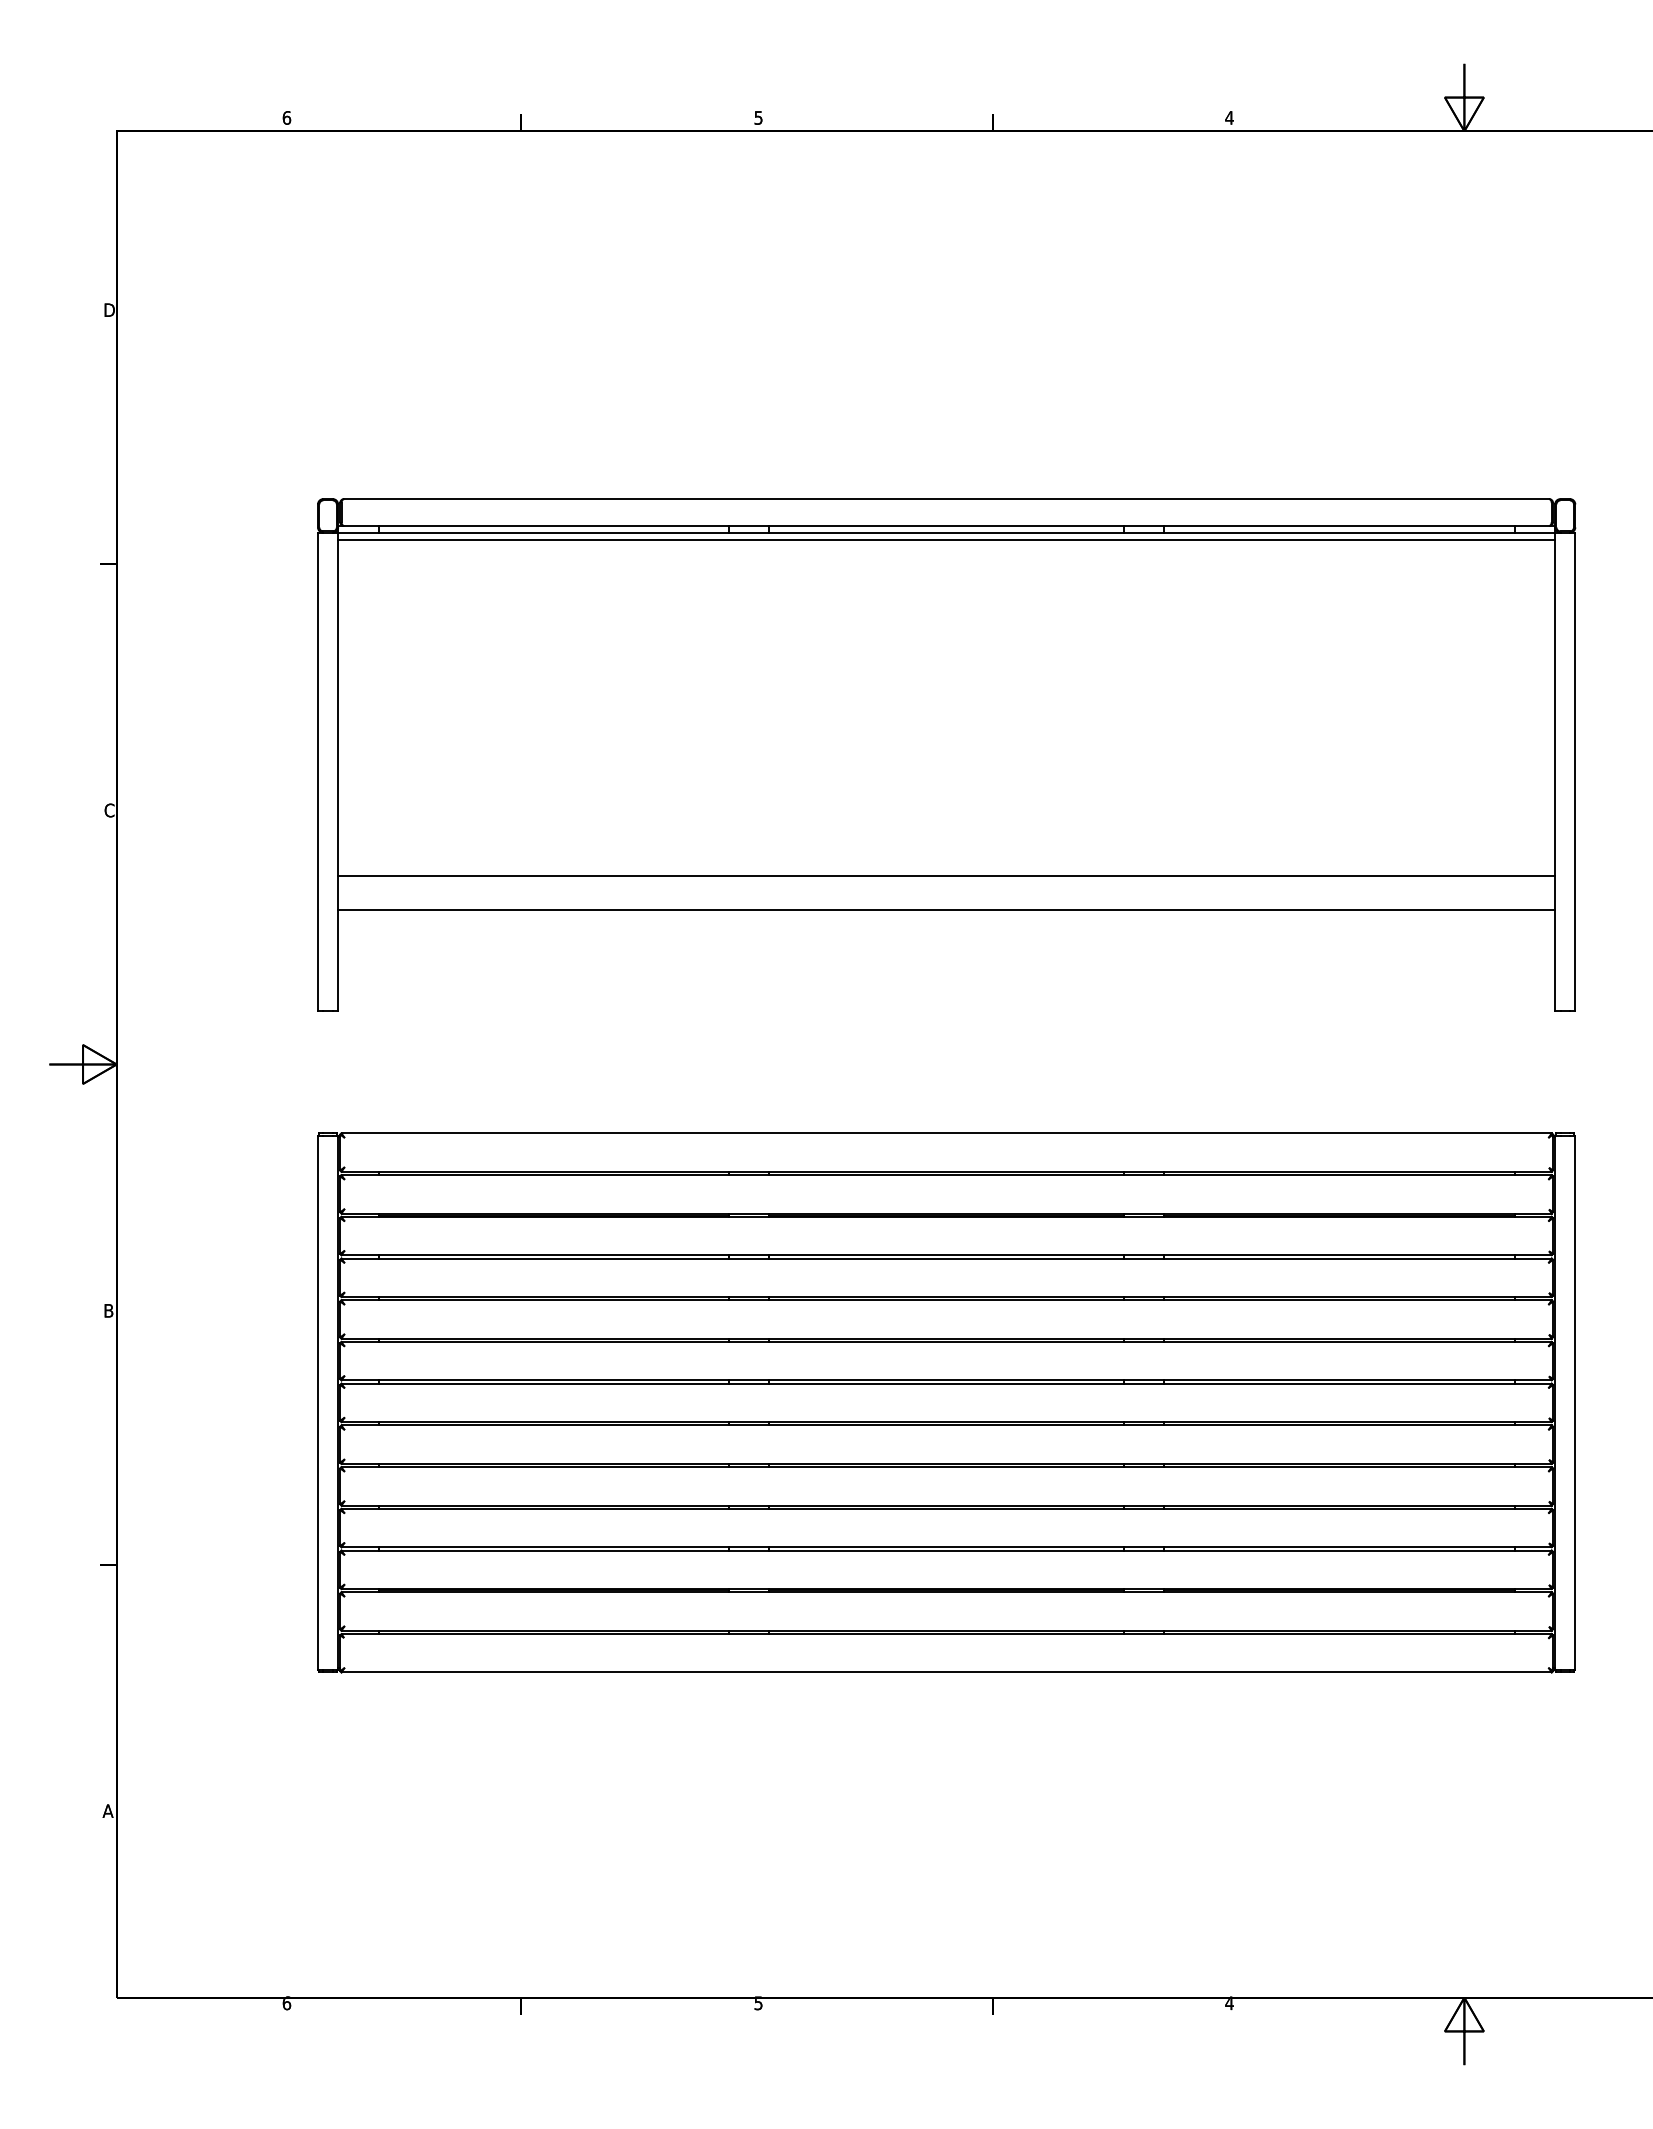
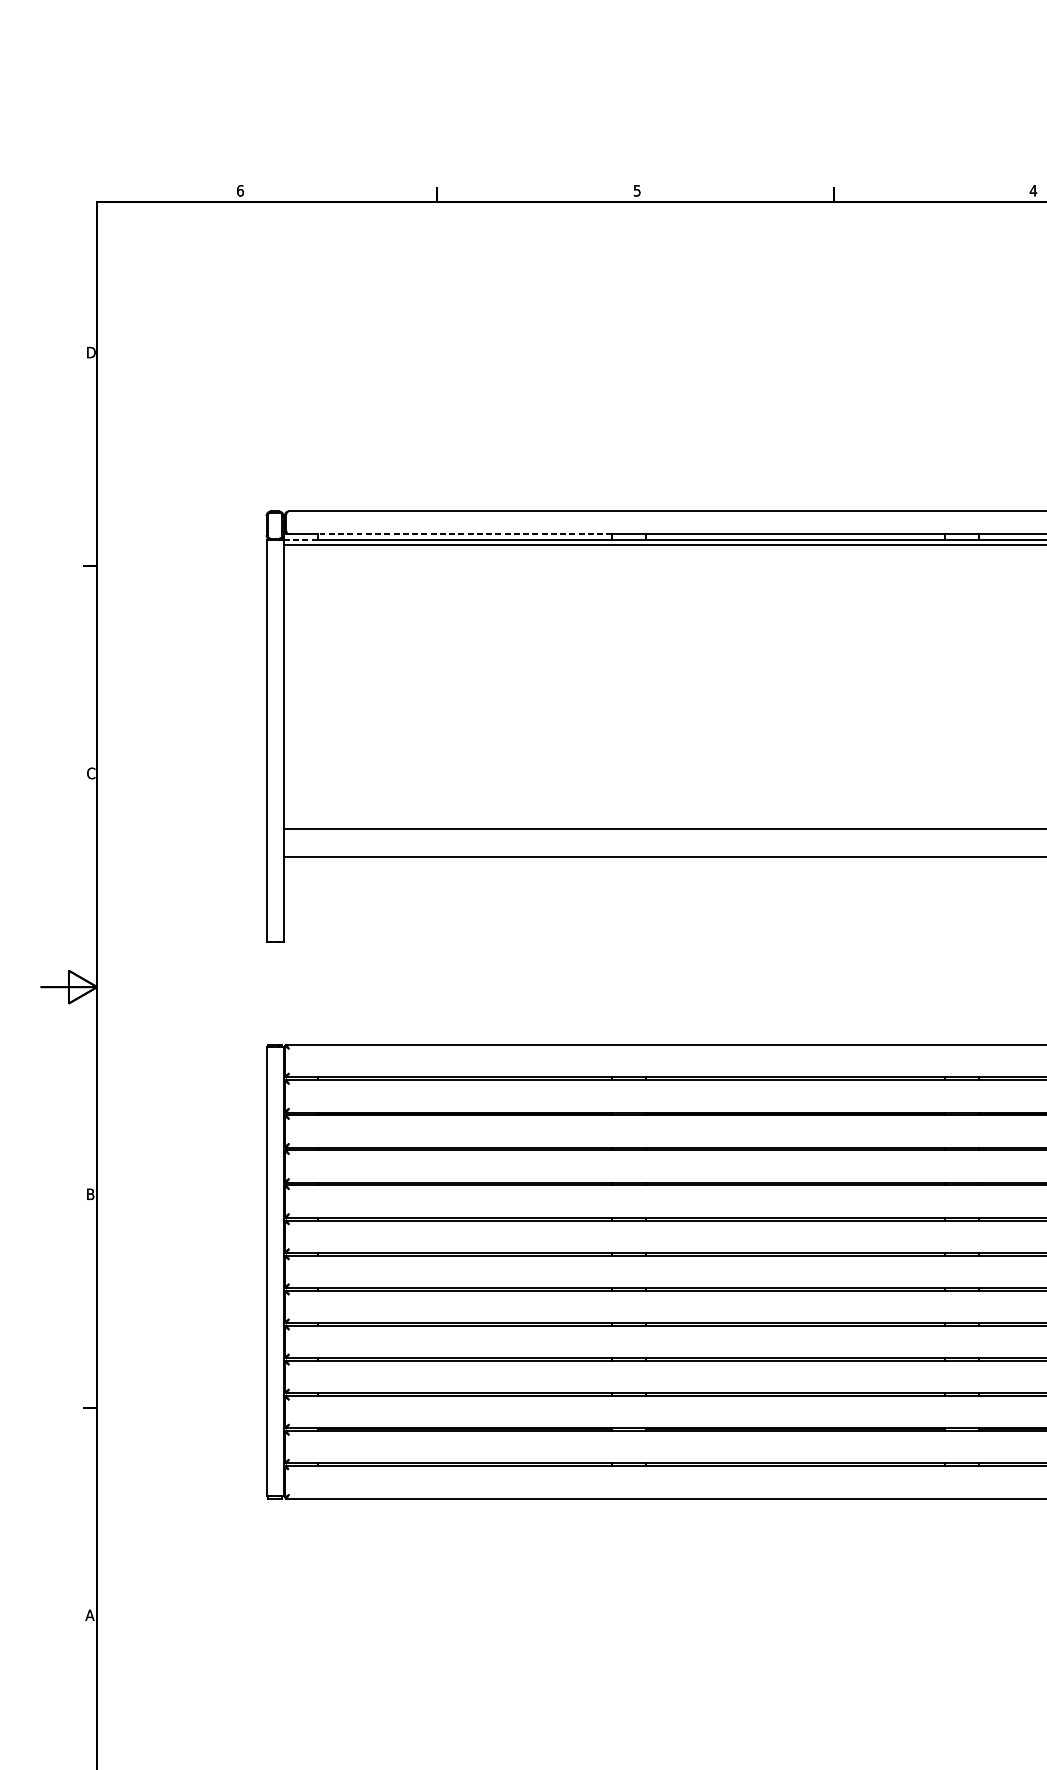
line: (553, 526) -> (464, 534), solid -> dashed
line: (357, 532) -> (299, 539), solid -> dashed

